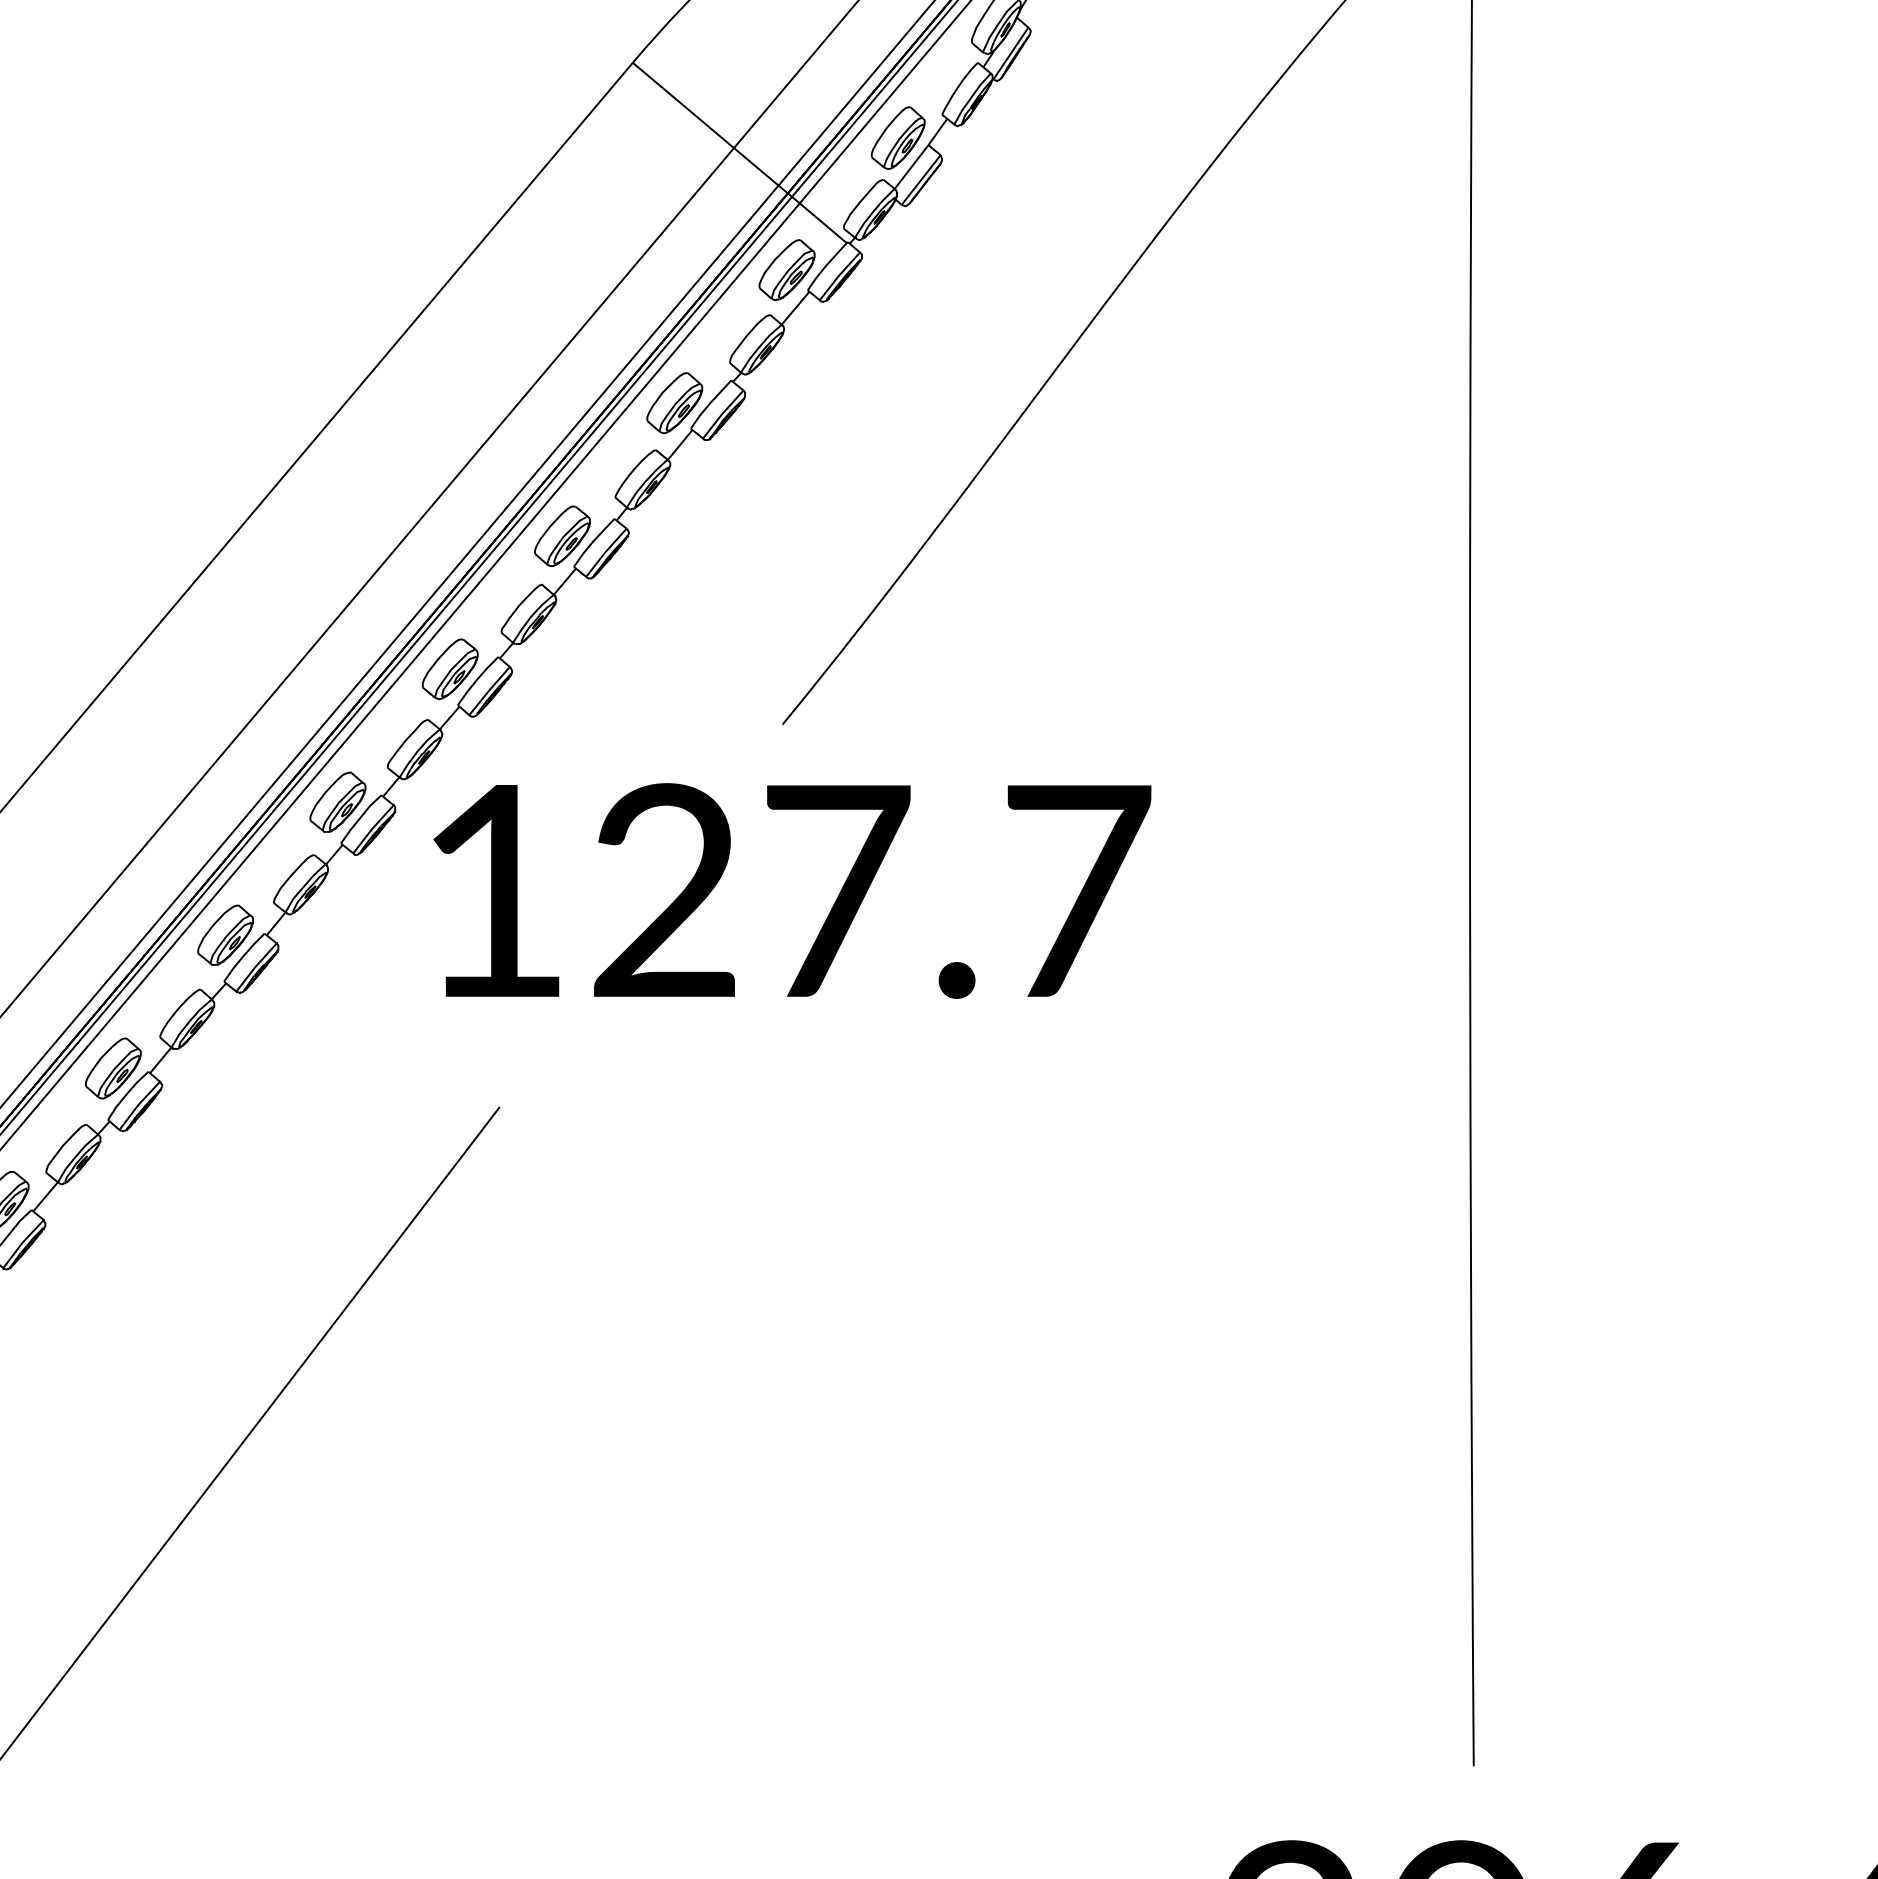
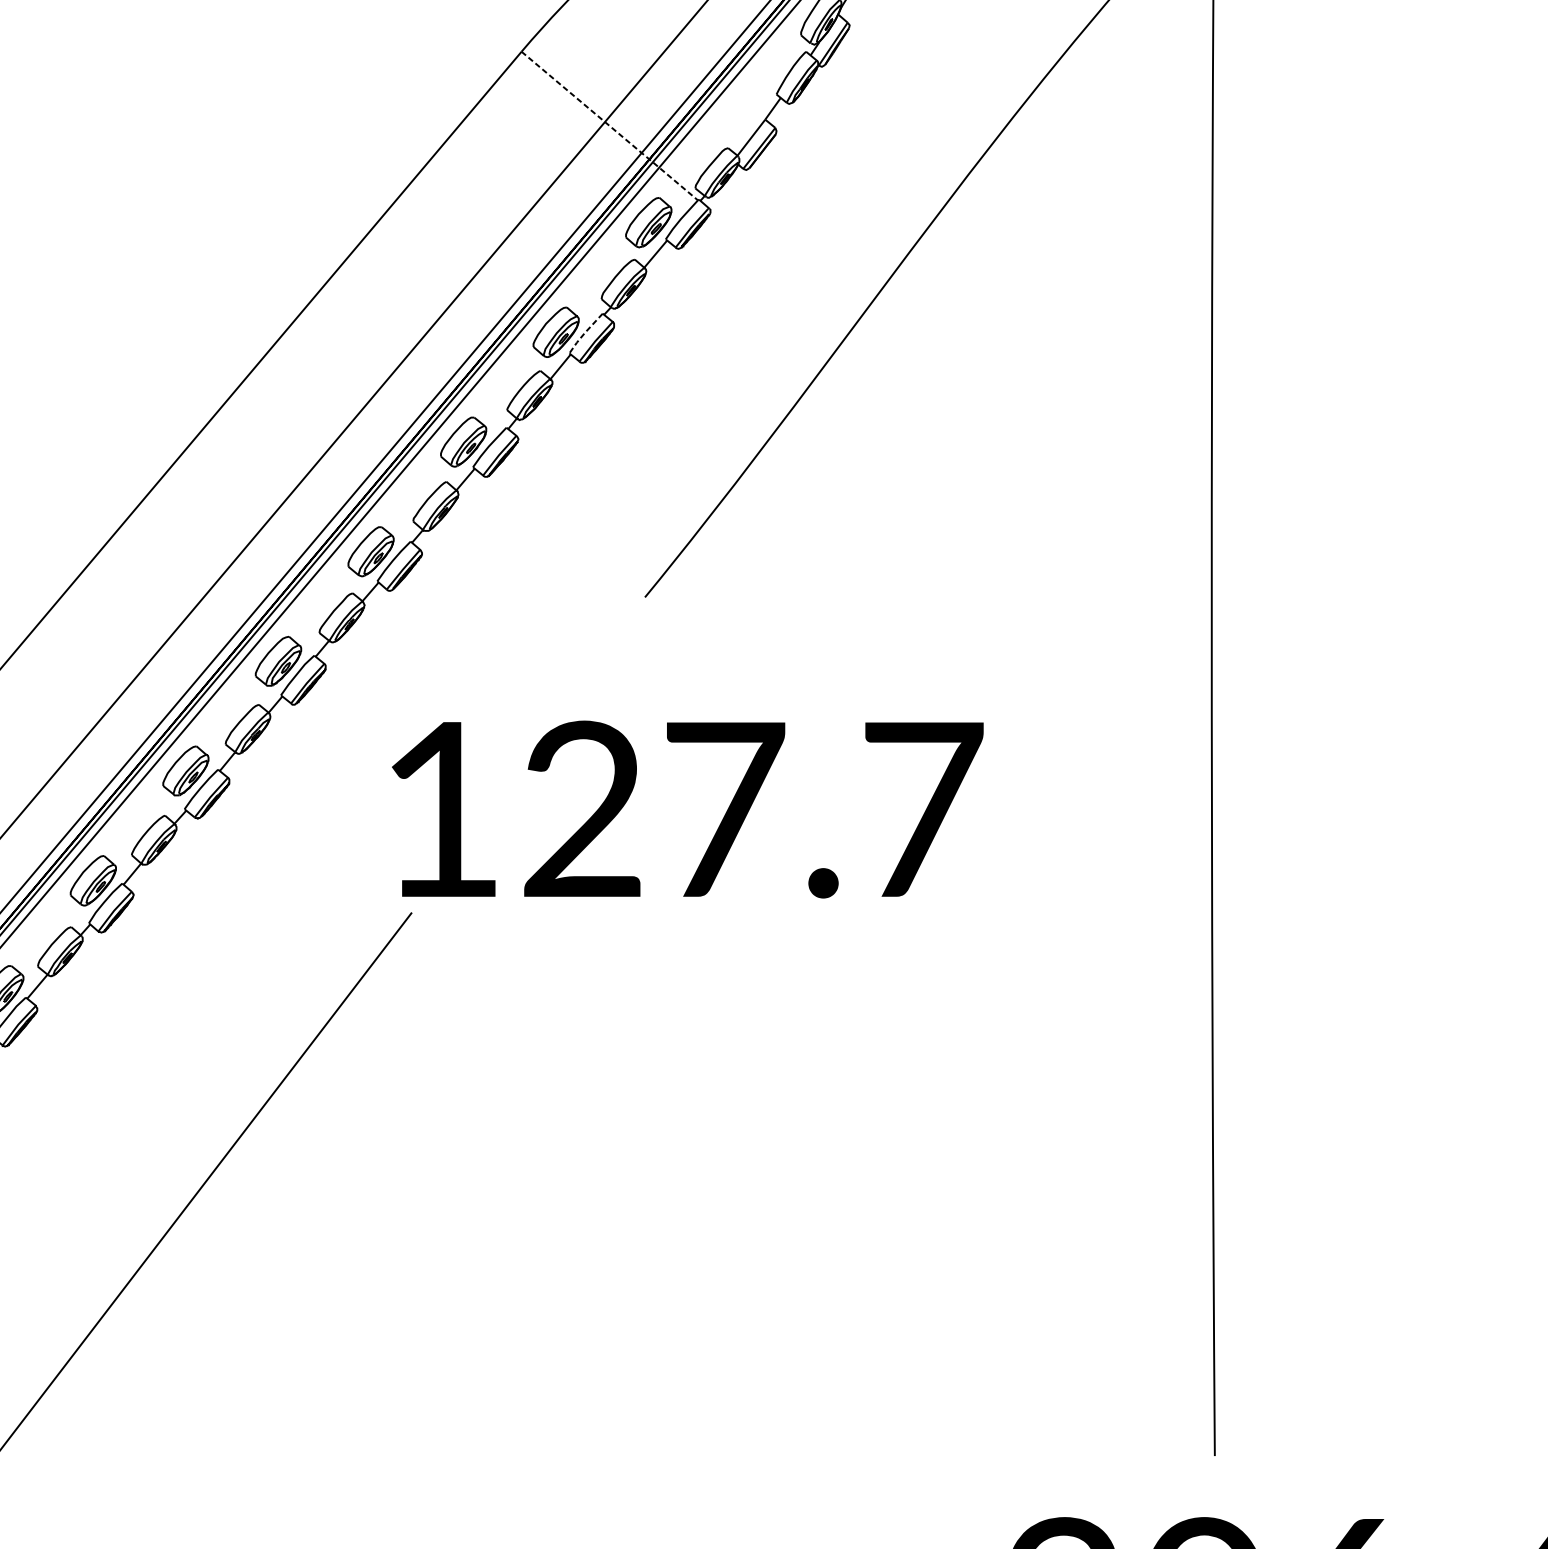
part: (897, 137) -> (739, 113), removed
line: (741, 154) -> (611, 127), solid -> dashed
line: (710, 403) -> (585, 332), solid -> dashed
text: (792, 890) -> (687, 809), moved

